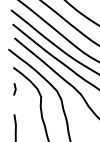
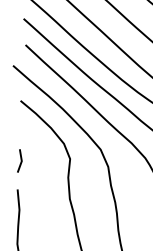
line: (14, 89) -> (19, 161), moved

